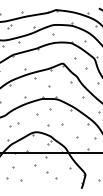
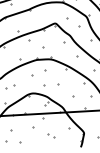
part: (52, 175) -> (51, 135), size x0.62

